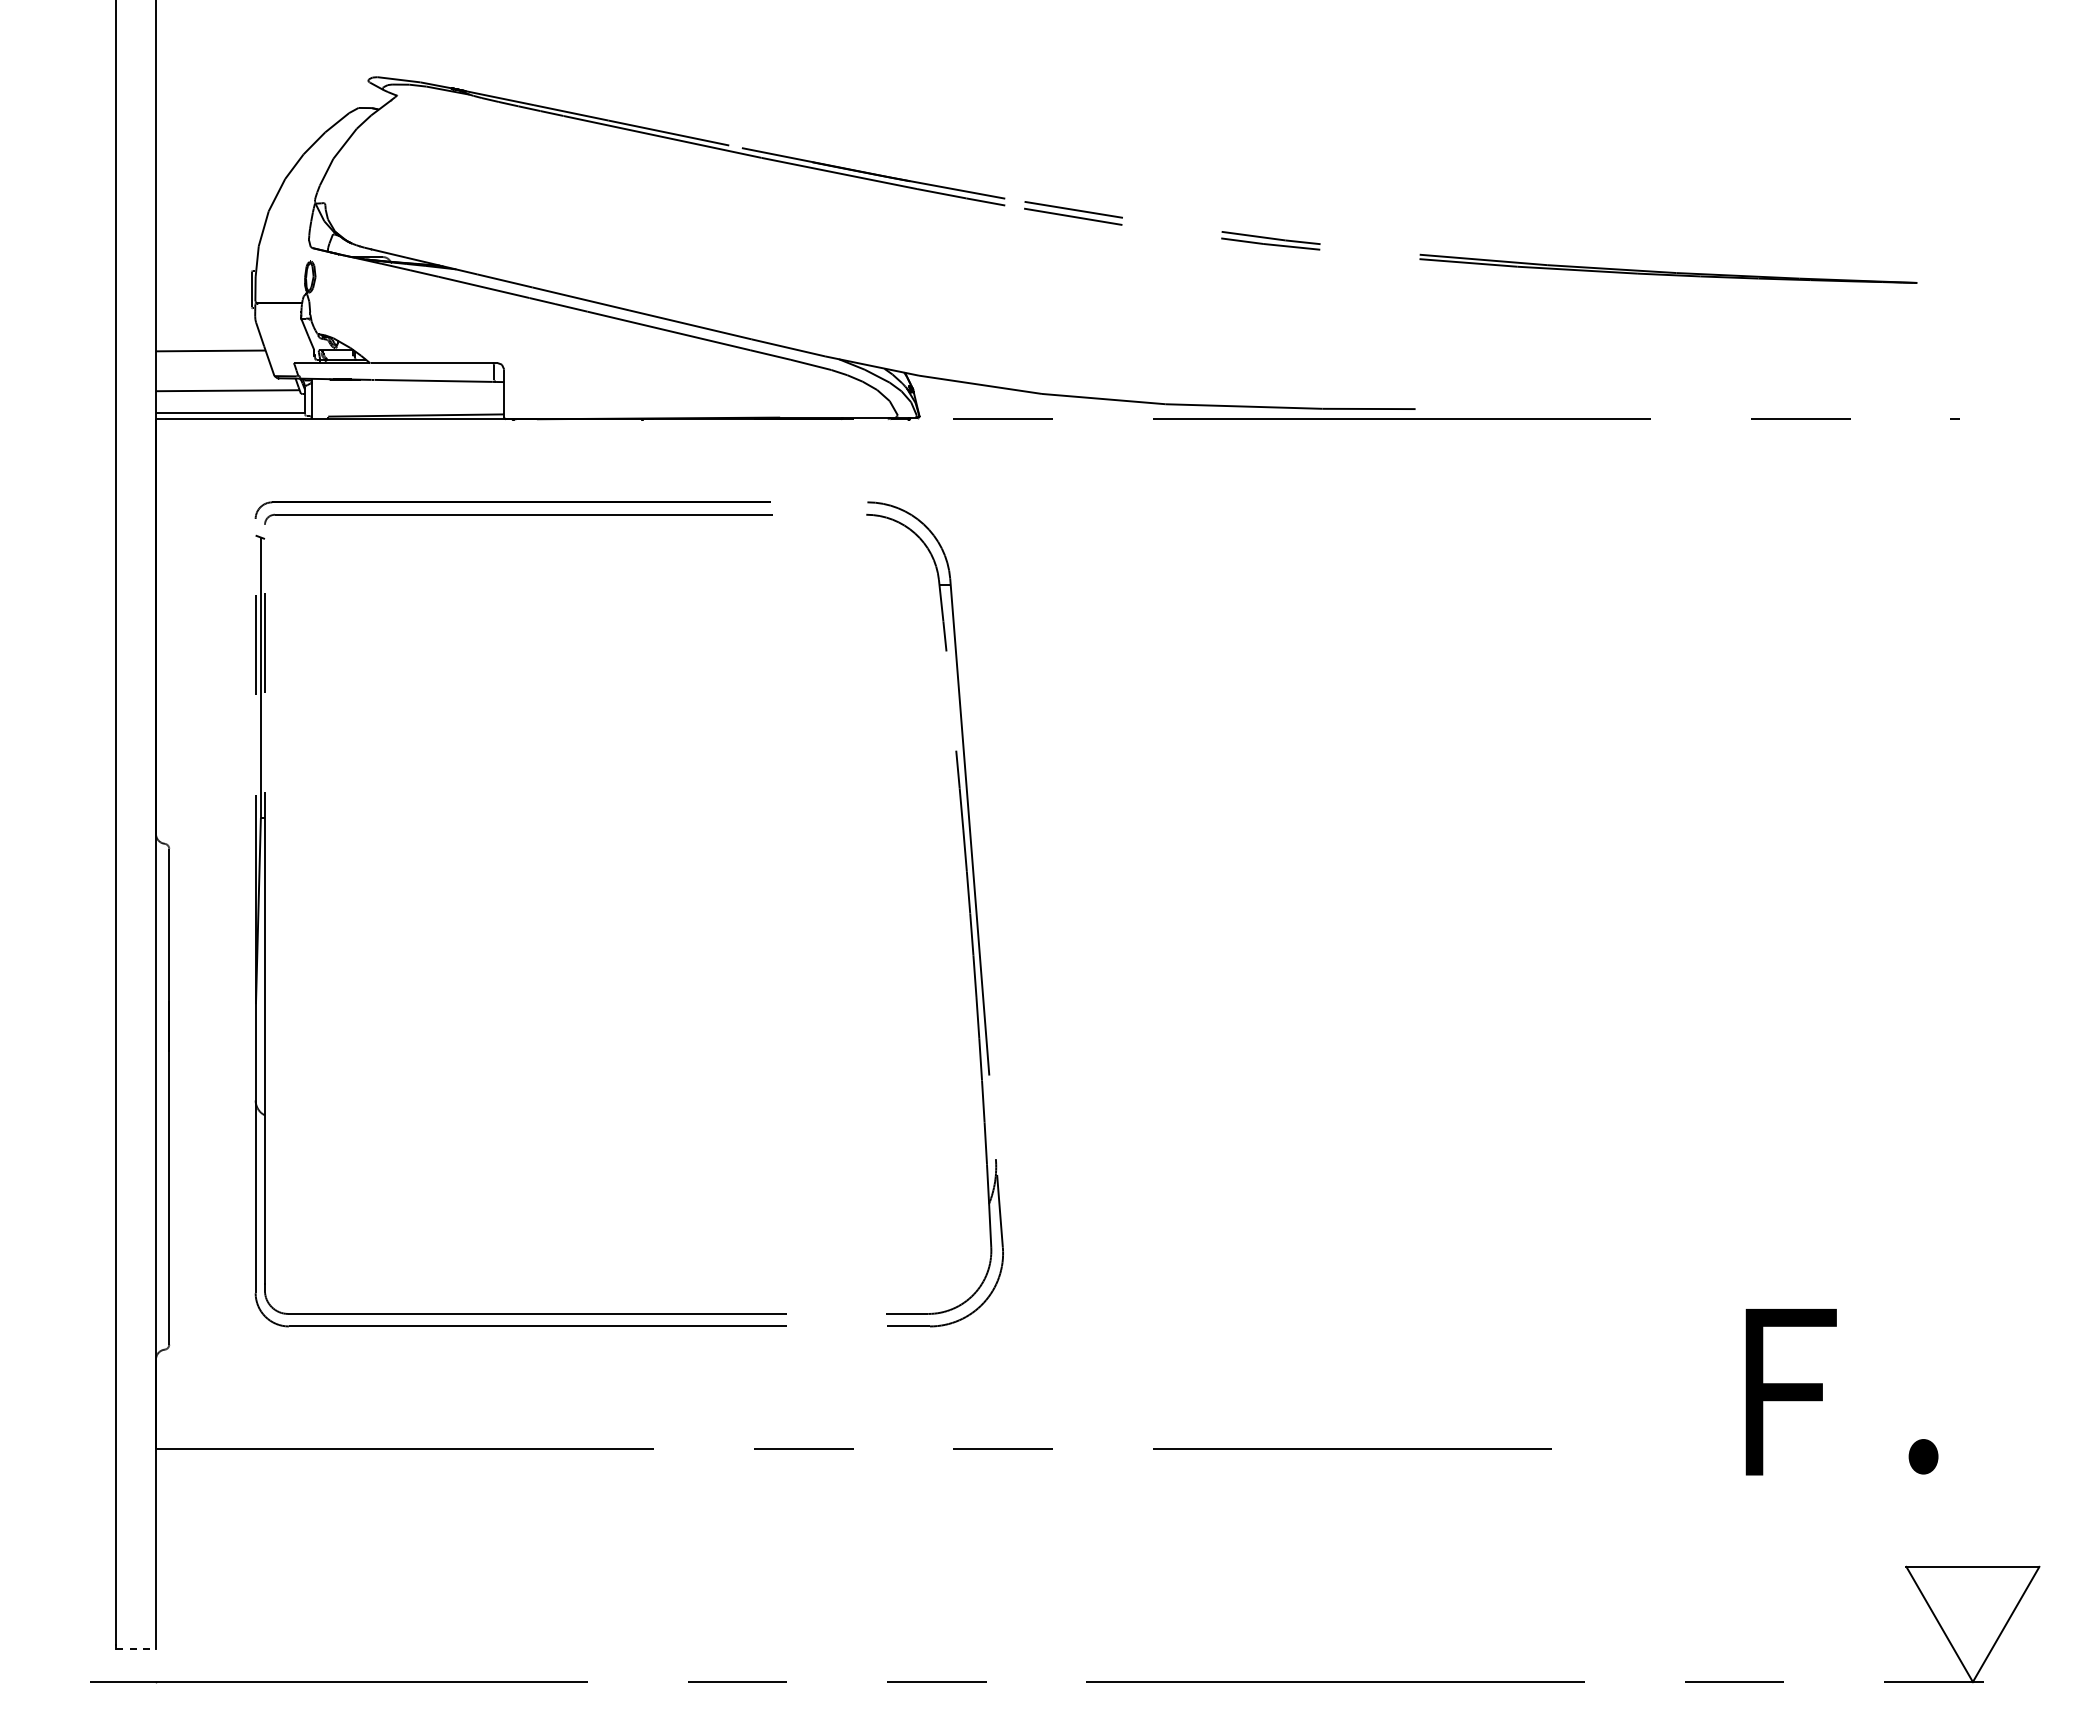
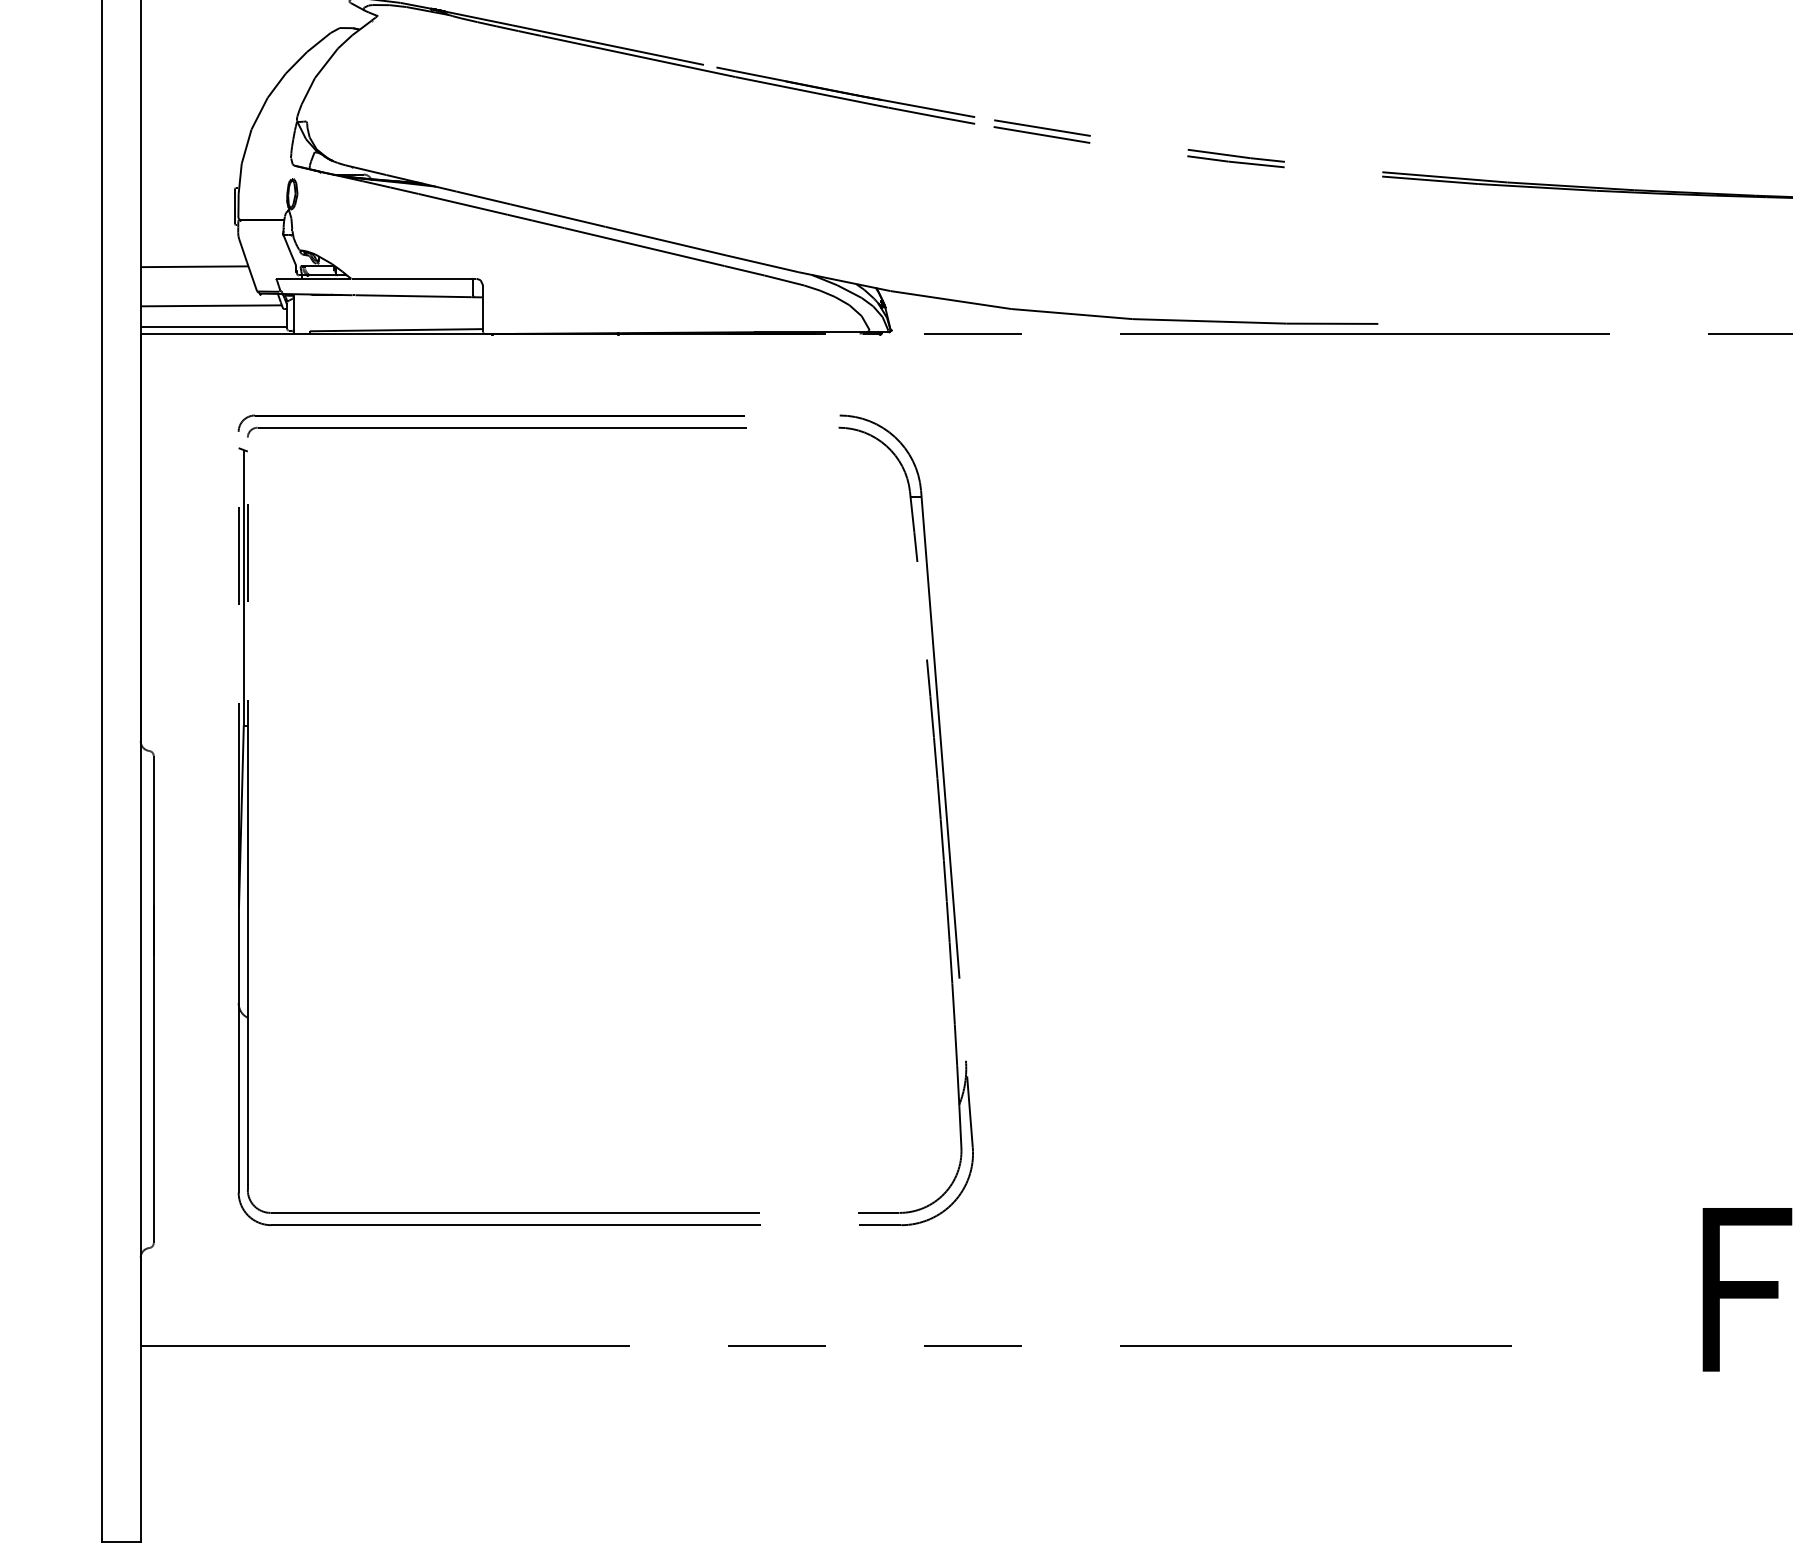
line: (136, 1648) -> (121, 1541), dashed -> solid

